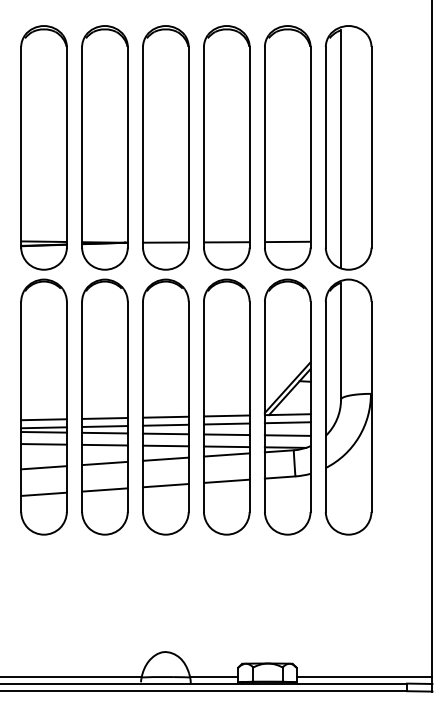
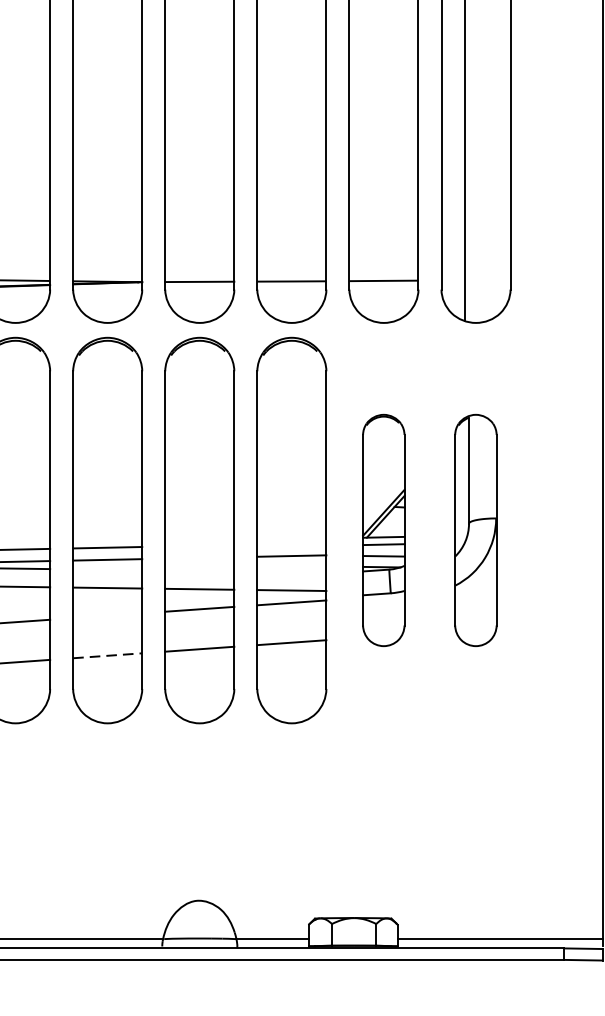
part: (287, 406) -> (383, 529), size x0.6
part: (348, 406) -> (475, 529), size x0.6
line: (226, 415) -> (291, 543), removed
line: (165, 416) -> (199, 544), removed
line: (165, 424) -> (199, 556), removed
line: (104, 432) -> (107, 568), removed
line: (165, 433) -> (199, 570), removed
line: (226, 434) -> (291, 571), removed
line: (104, 463) -> (107, 615), removed
line: (104, 489) -> (107, 655), solid -> dashed

